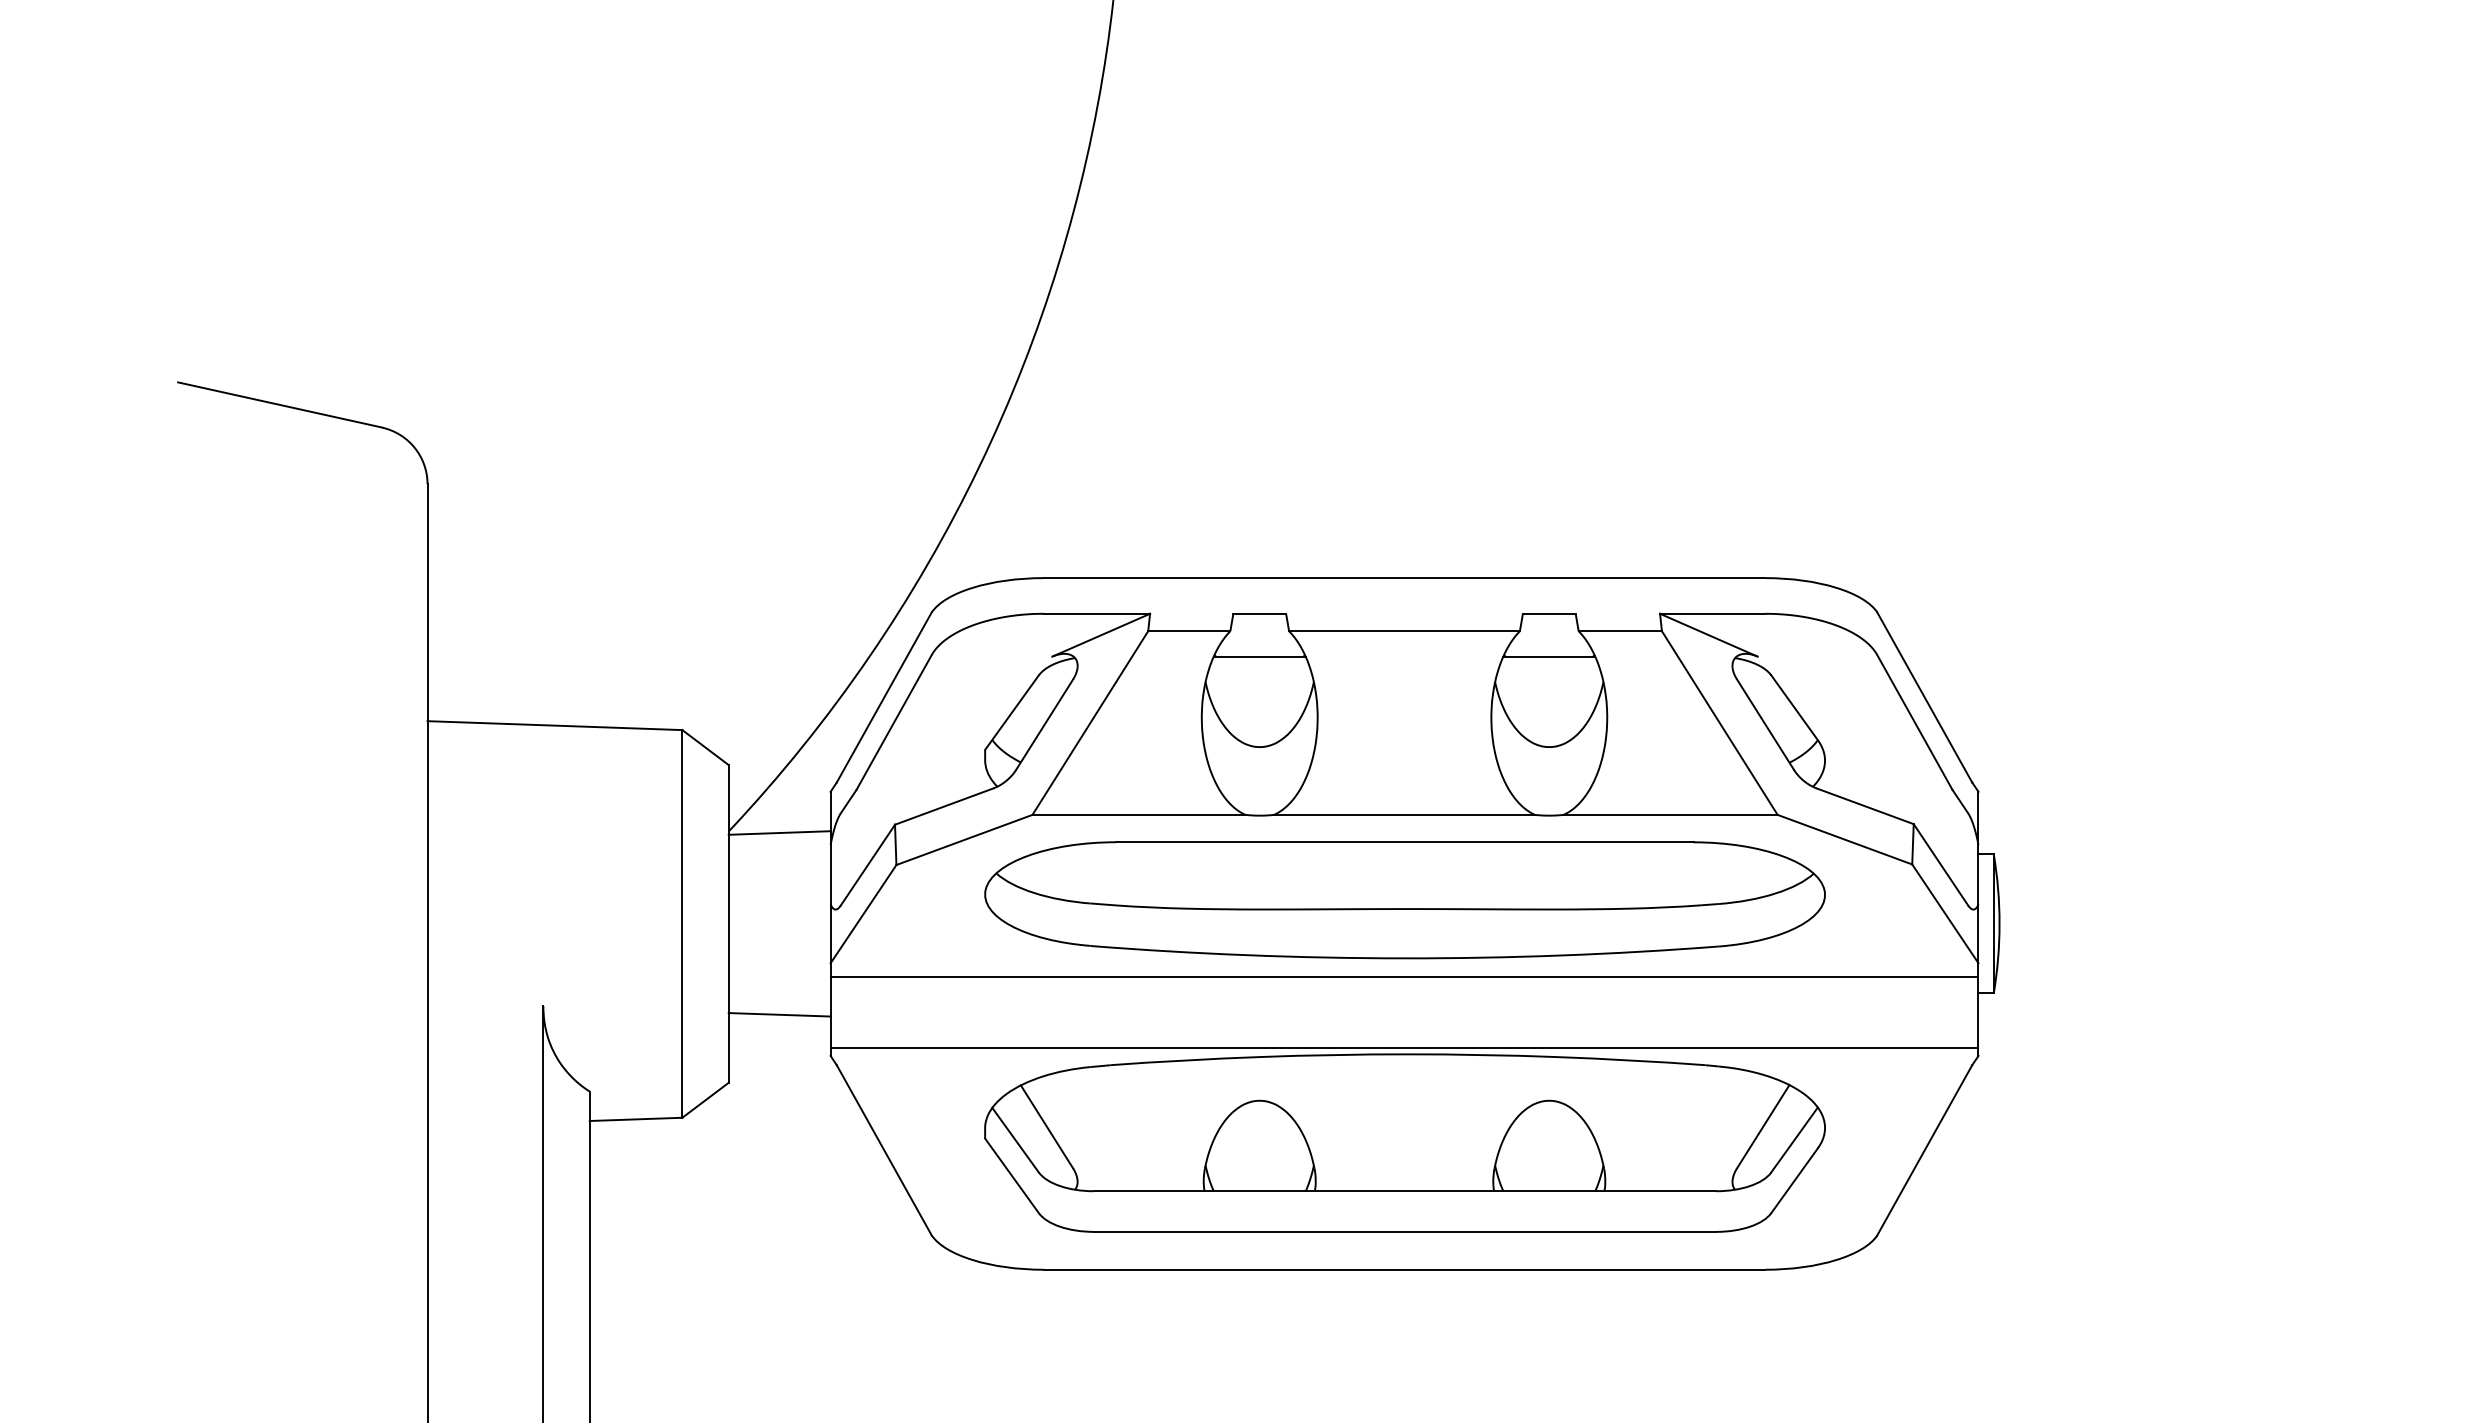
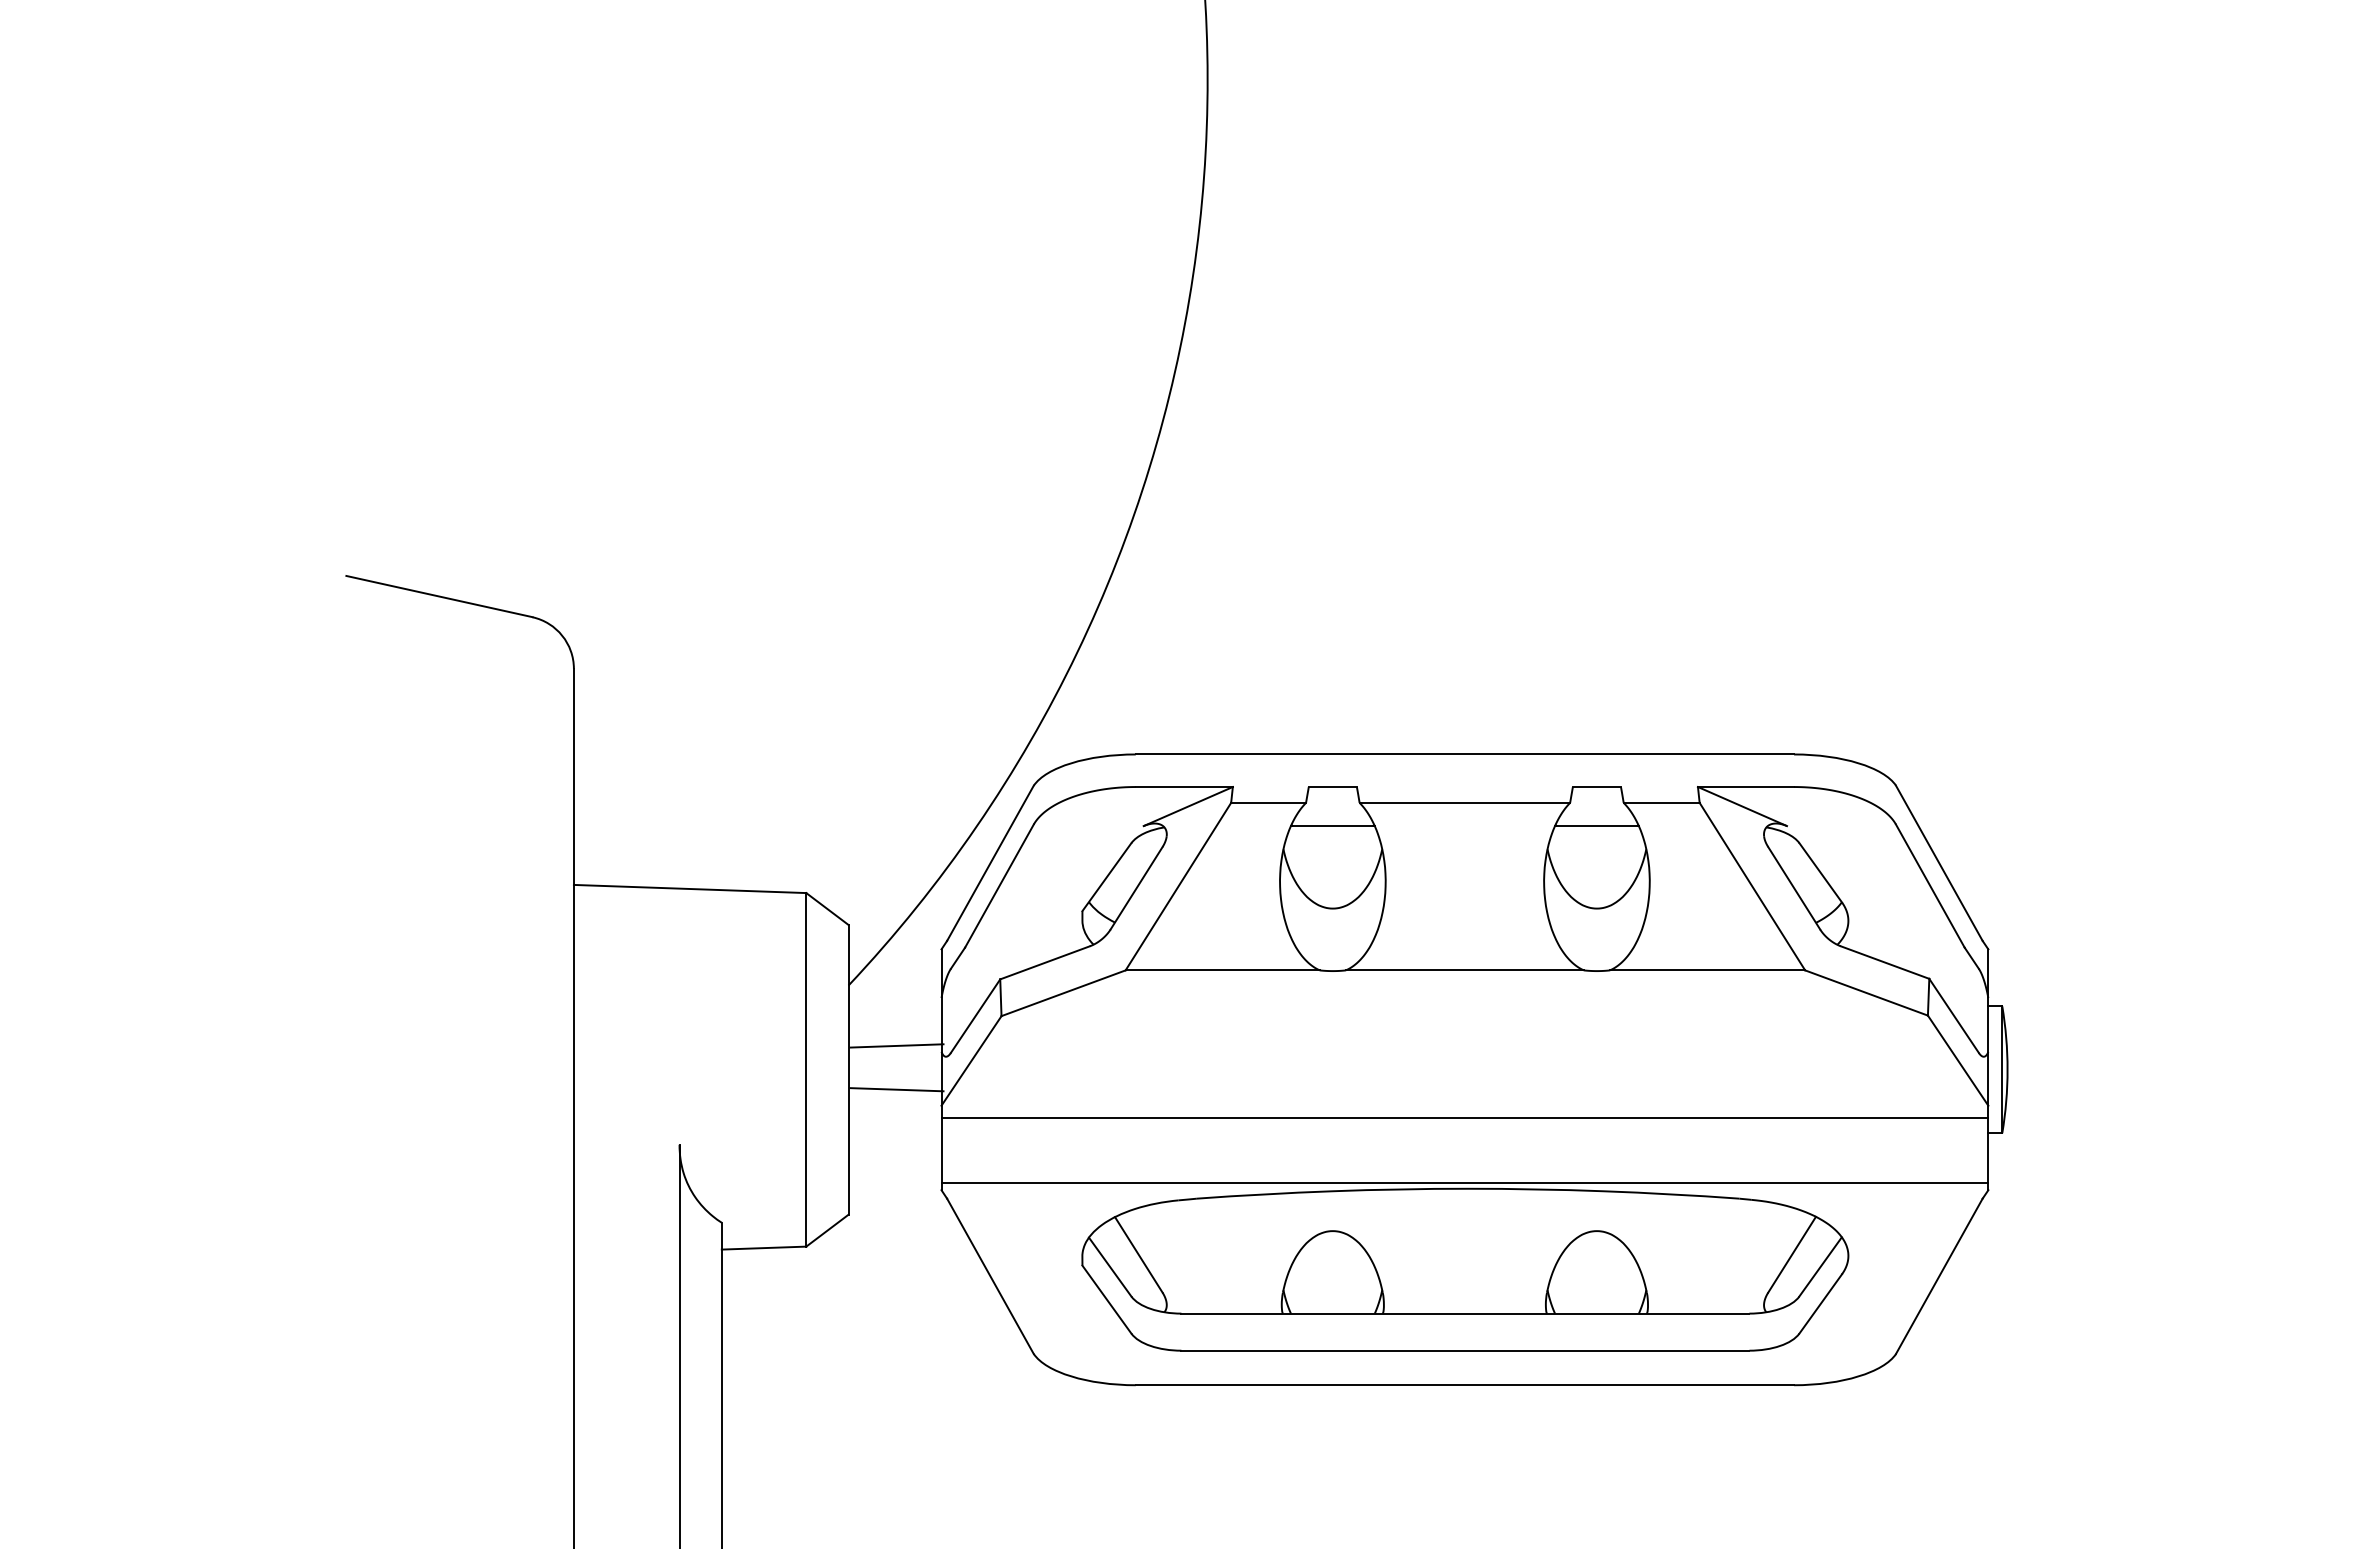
line: (779, 832) -> (896, 1045), moved
part: (1405, 900) -> (1465, 1048), removed
line: (779, 1014) -> (896, 1089), moved

